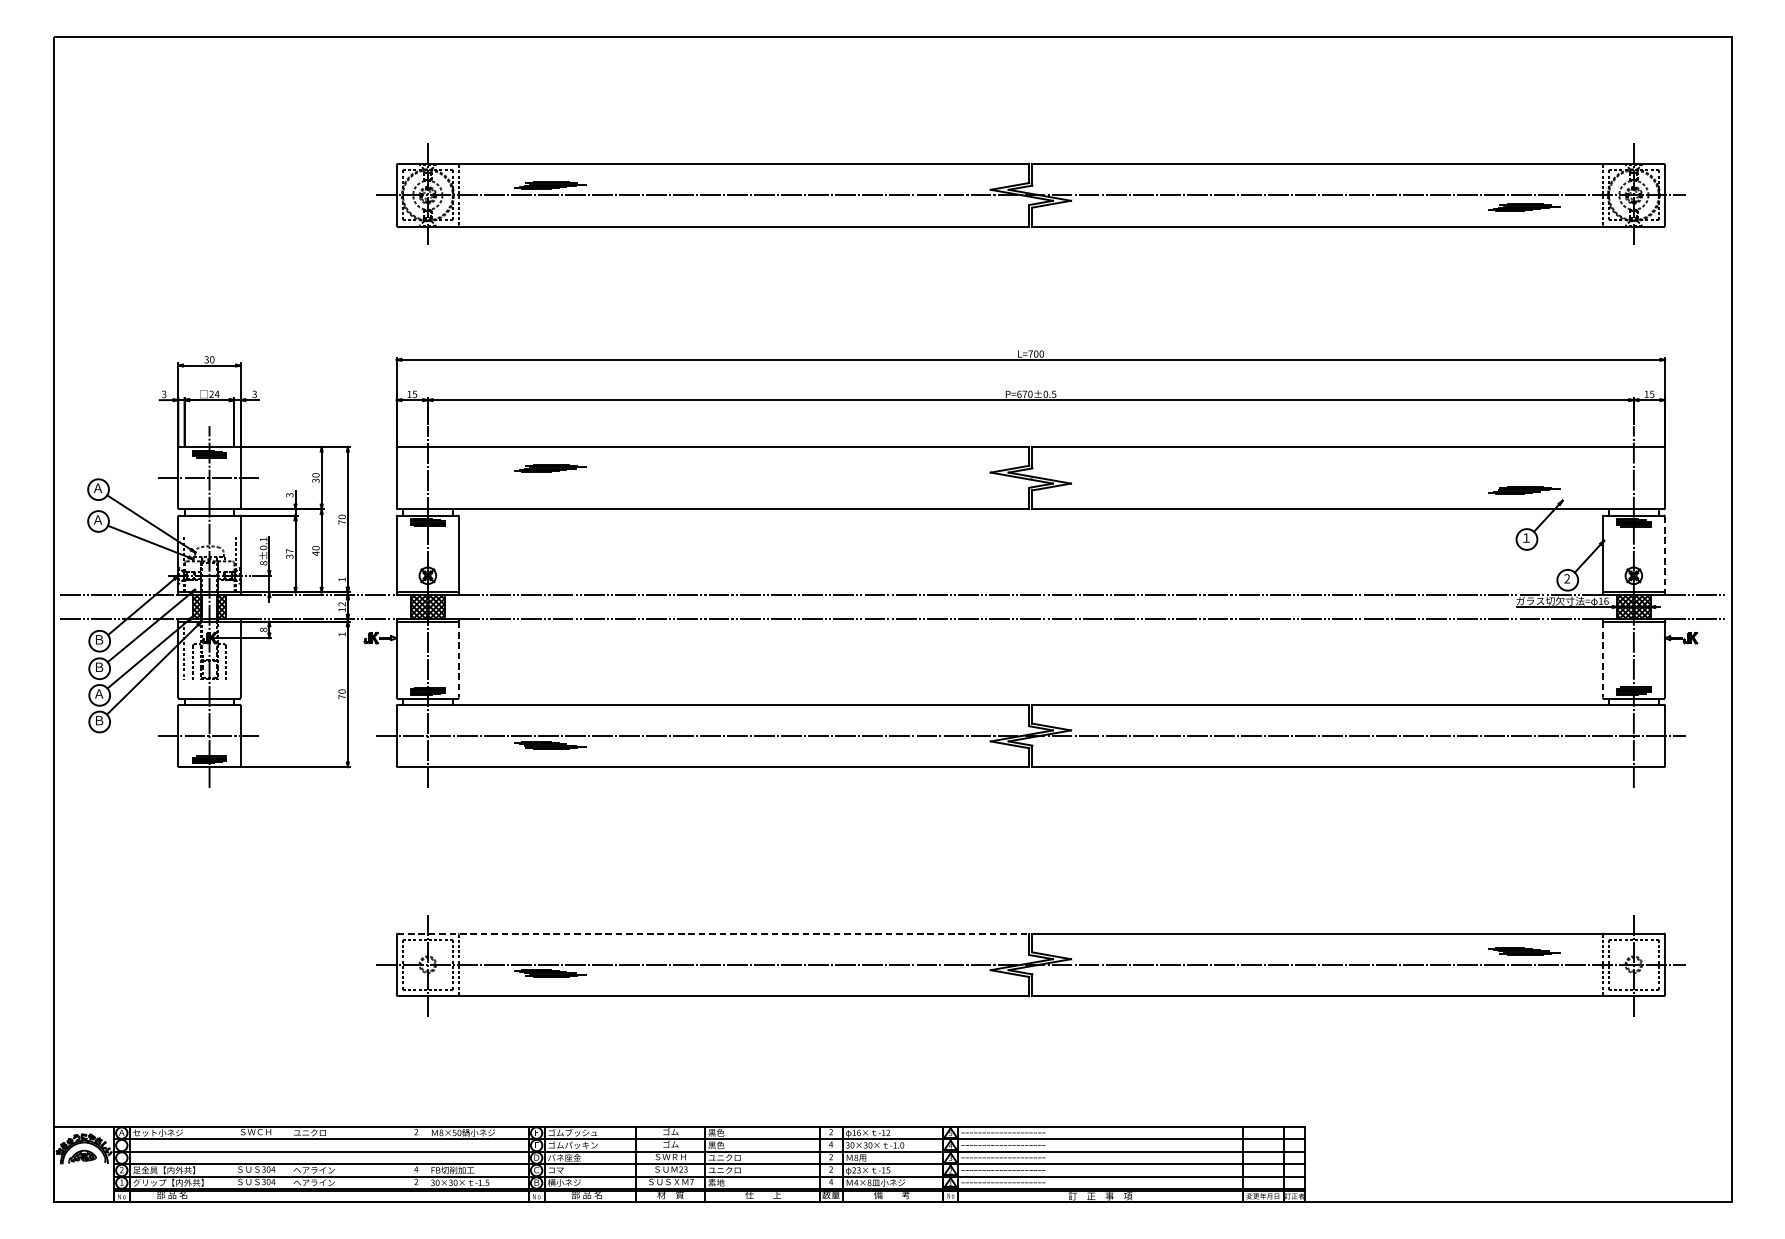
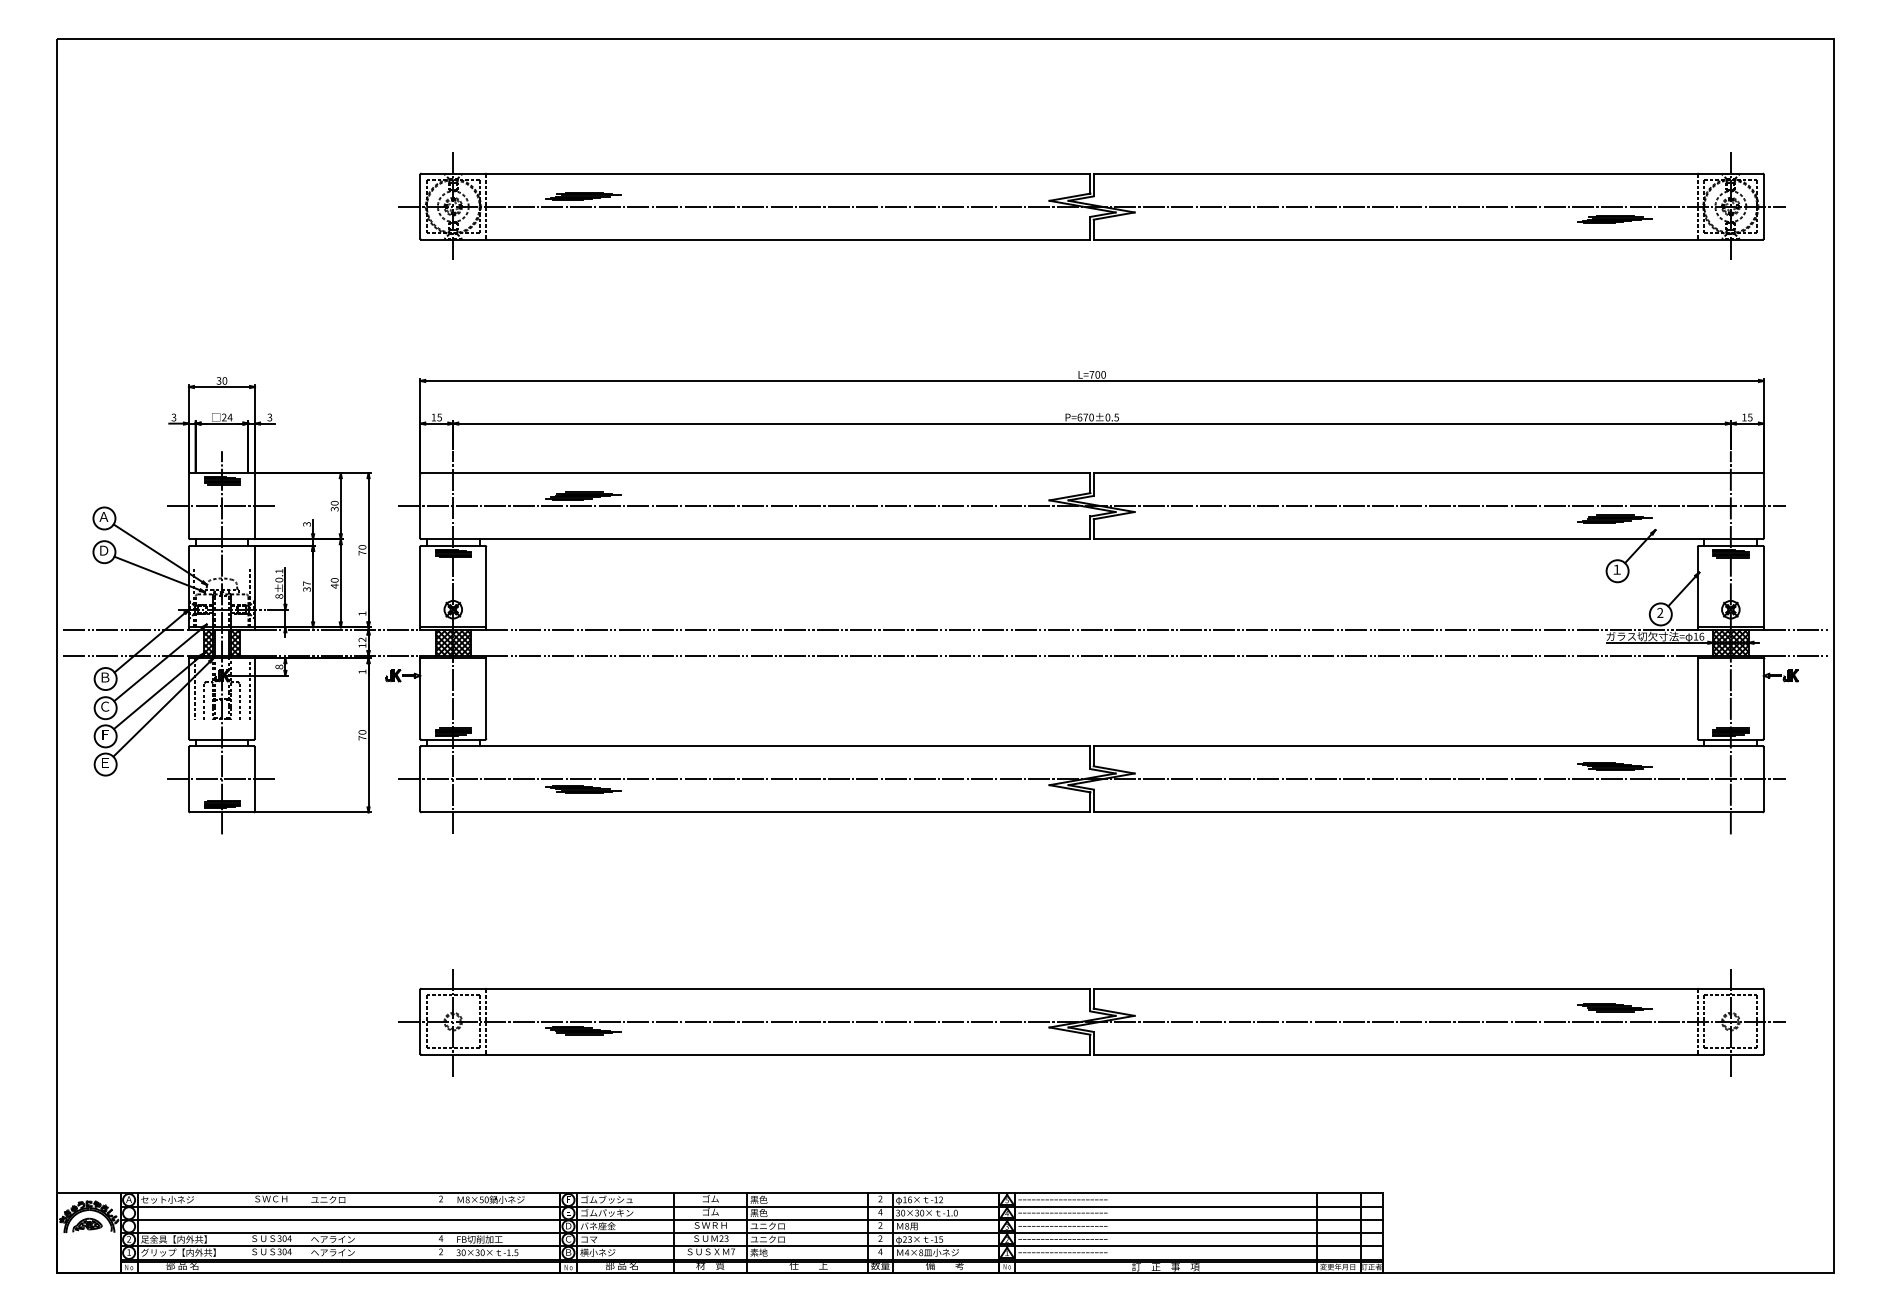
line: (1030, 478) -> (1091, 506), added
text: (97, 519) -> (103, 550), Ａ -> Ｄ
line: (1664, 554) -> (1763, 587), dashed -> solid
line: (235, 650) -> (249, 688), added
line: (459, 659) -> (486, 698), dashed -> solid
line: (1602, 659) -> (1697, 698), dashed -> solid
text: (99, 667) -> (105, 706), Ｂ -> Ｃ
text: (98, 693) -> (104, 734), Ａ -> Ｆ
text: (99, 720) -> (105, 762), Ｂ -> Ｅ
part: (1524, 723) -> (1614, 766), added
line: (713, 933) -> (755, 988), dashed -> solid

